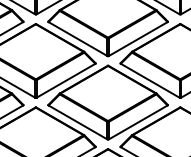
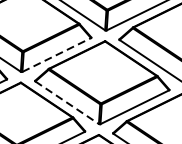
line: (66, 80) -> (57, 54), solid -> dashed
line: (78, 122) -> (67, 102), solid -> dashed

